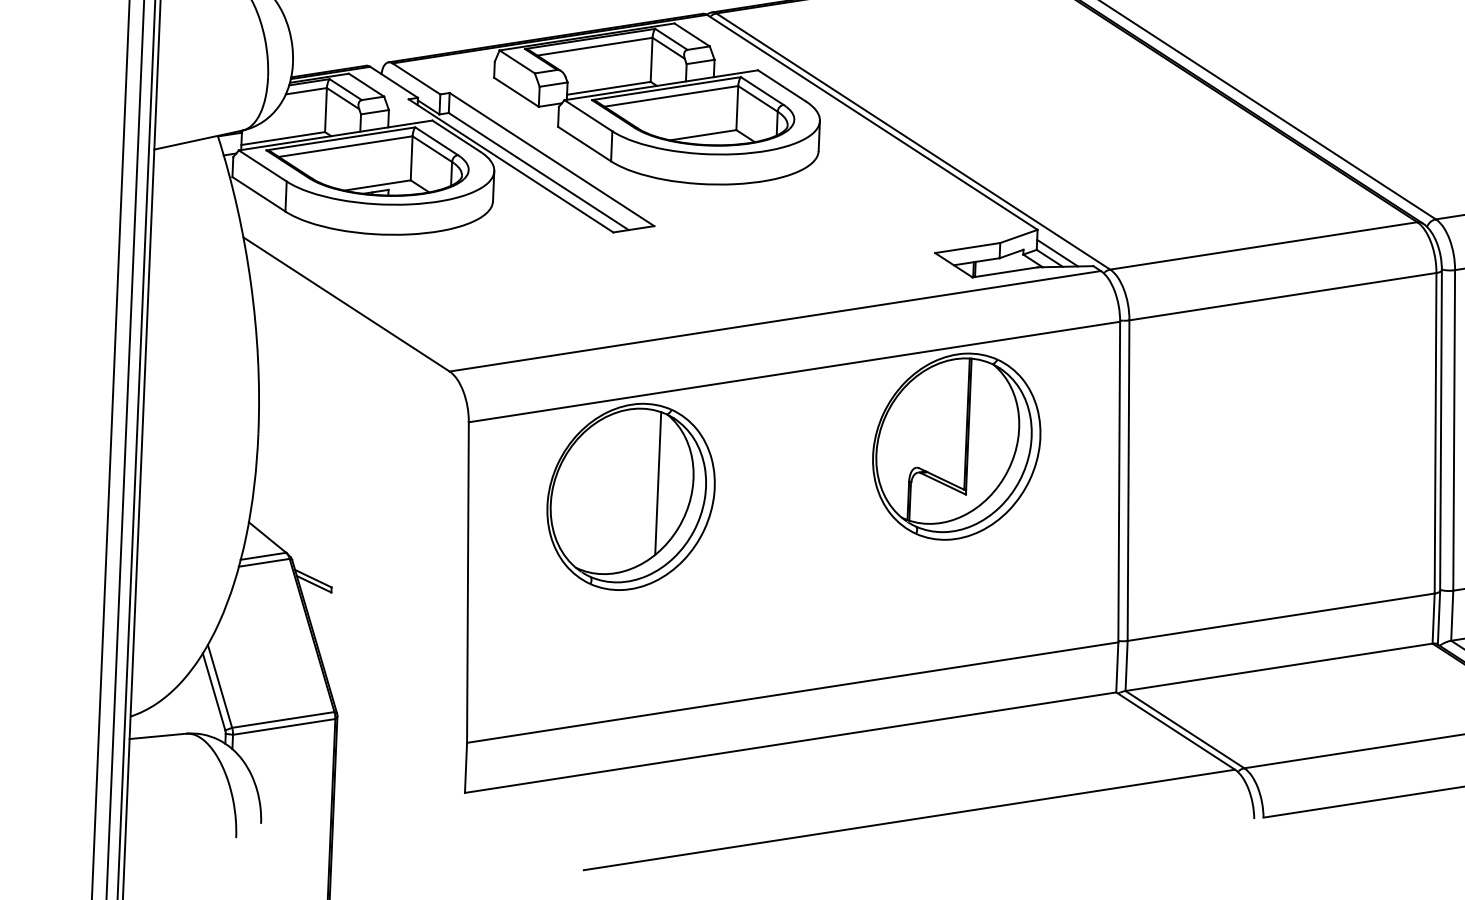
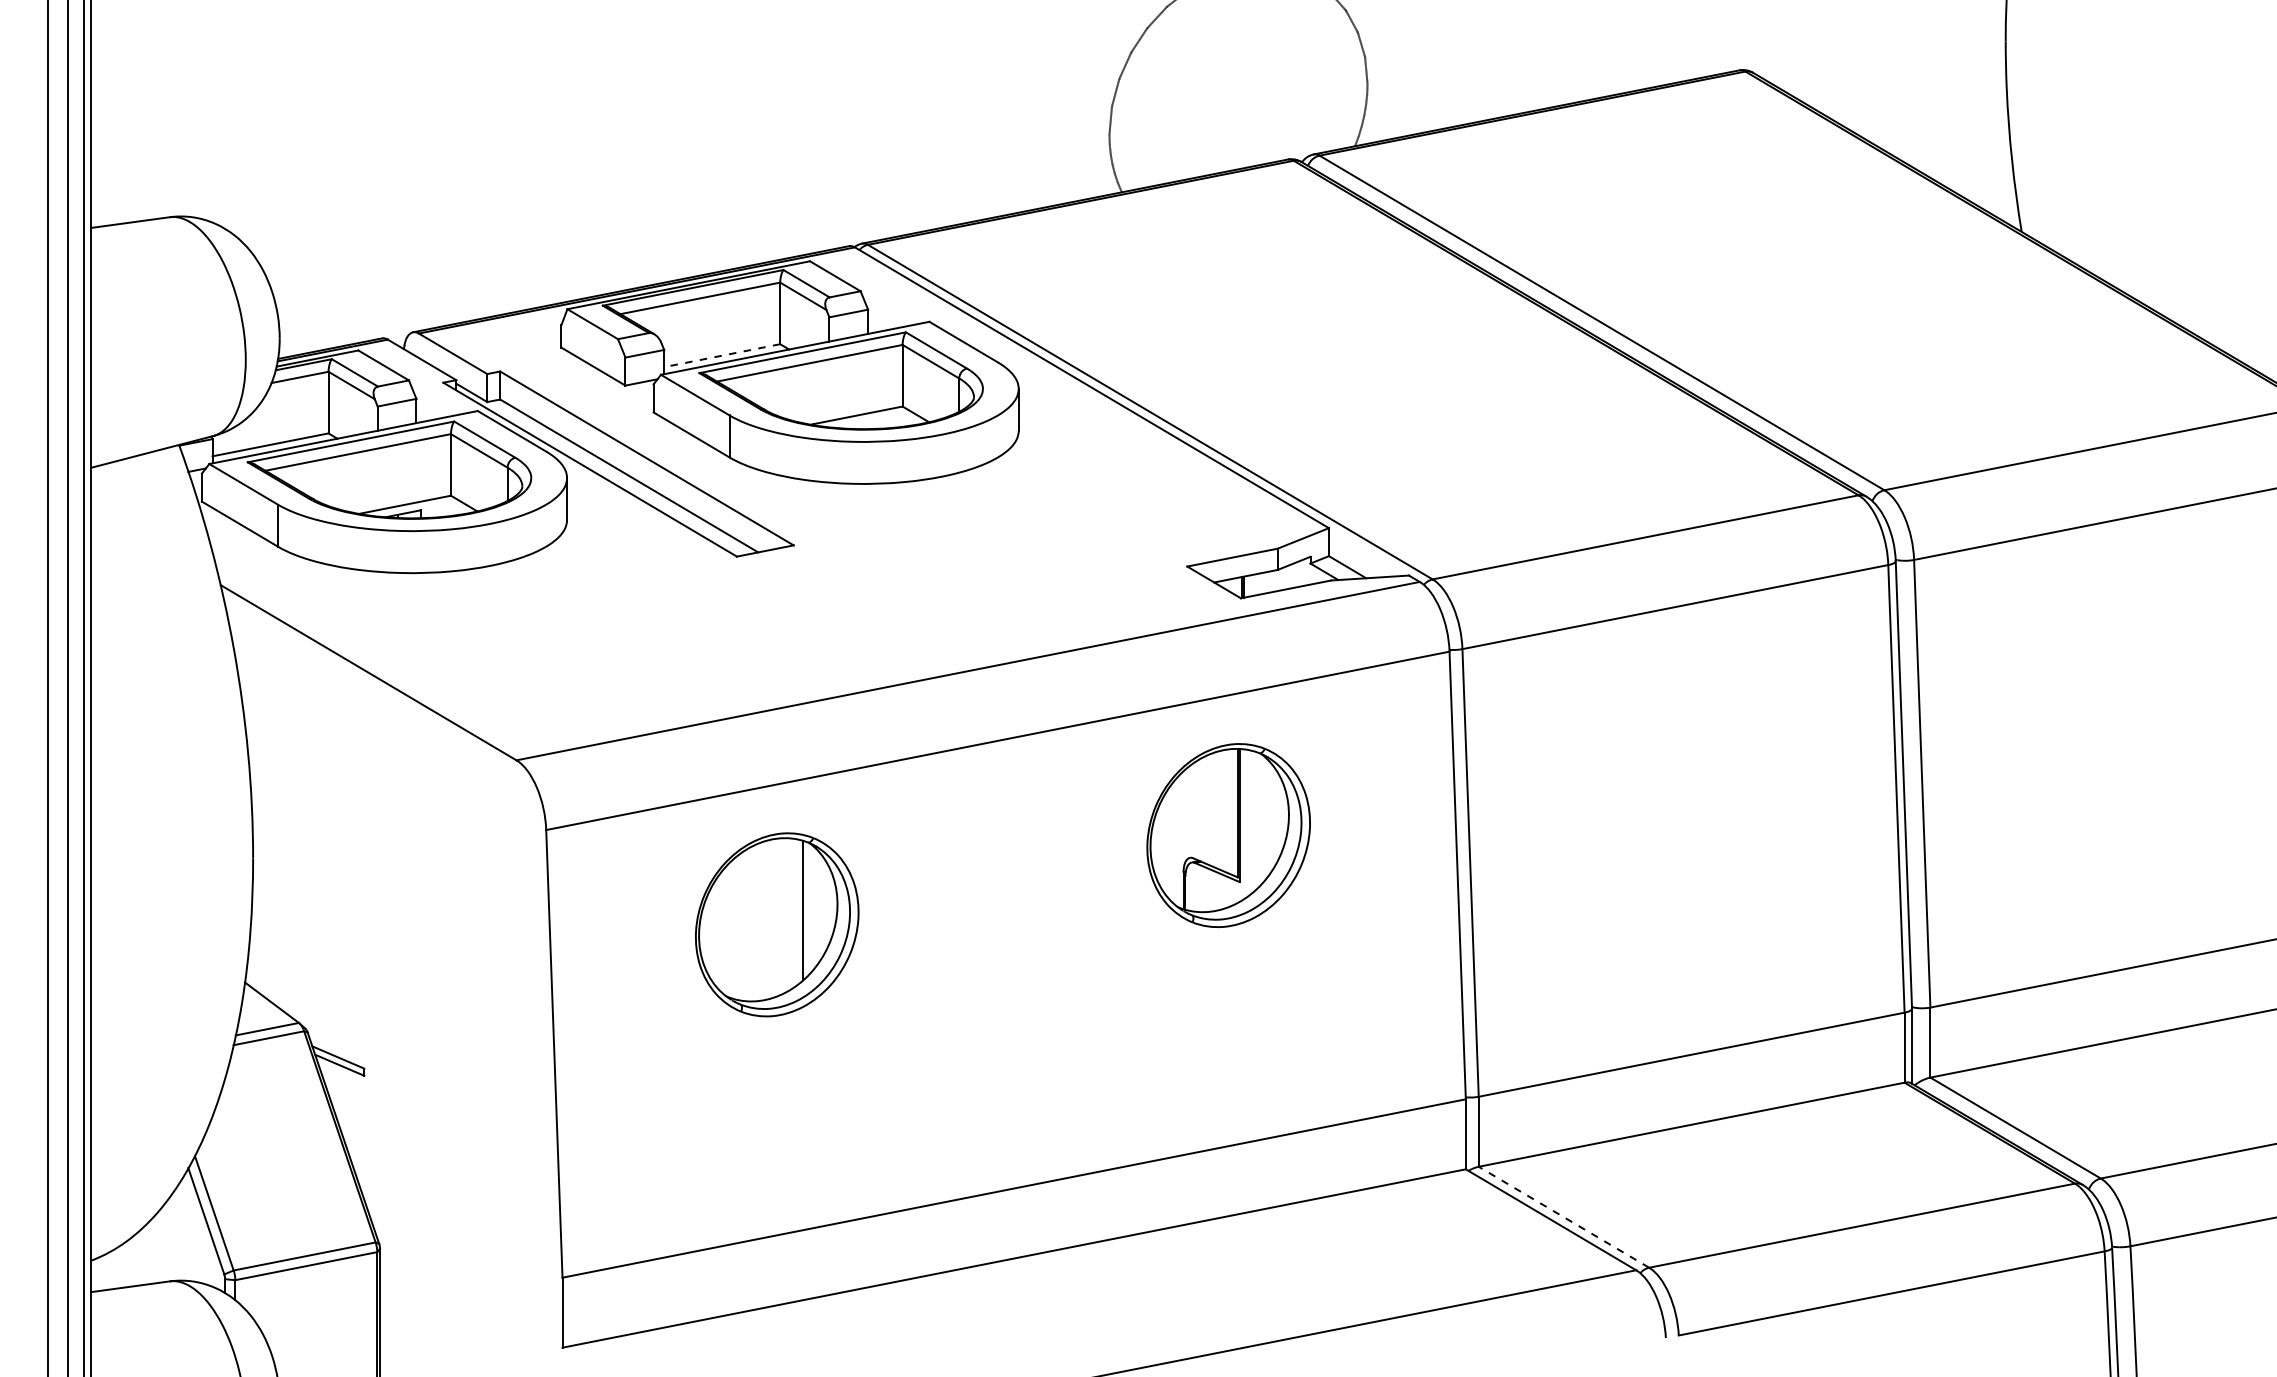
line: (608, 88) -> (721, 355), solid -> dashed
line: (1057, 253) -> (1357, 559), removed
part: (956, 446) -> (1228, 835), size x0.7
part: (631, 496) -> (777, 924), size x0.7
line: (1184, 729) -> (1563, 1217), solid -> dashed

